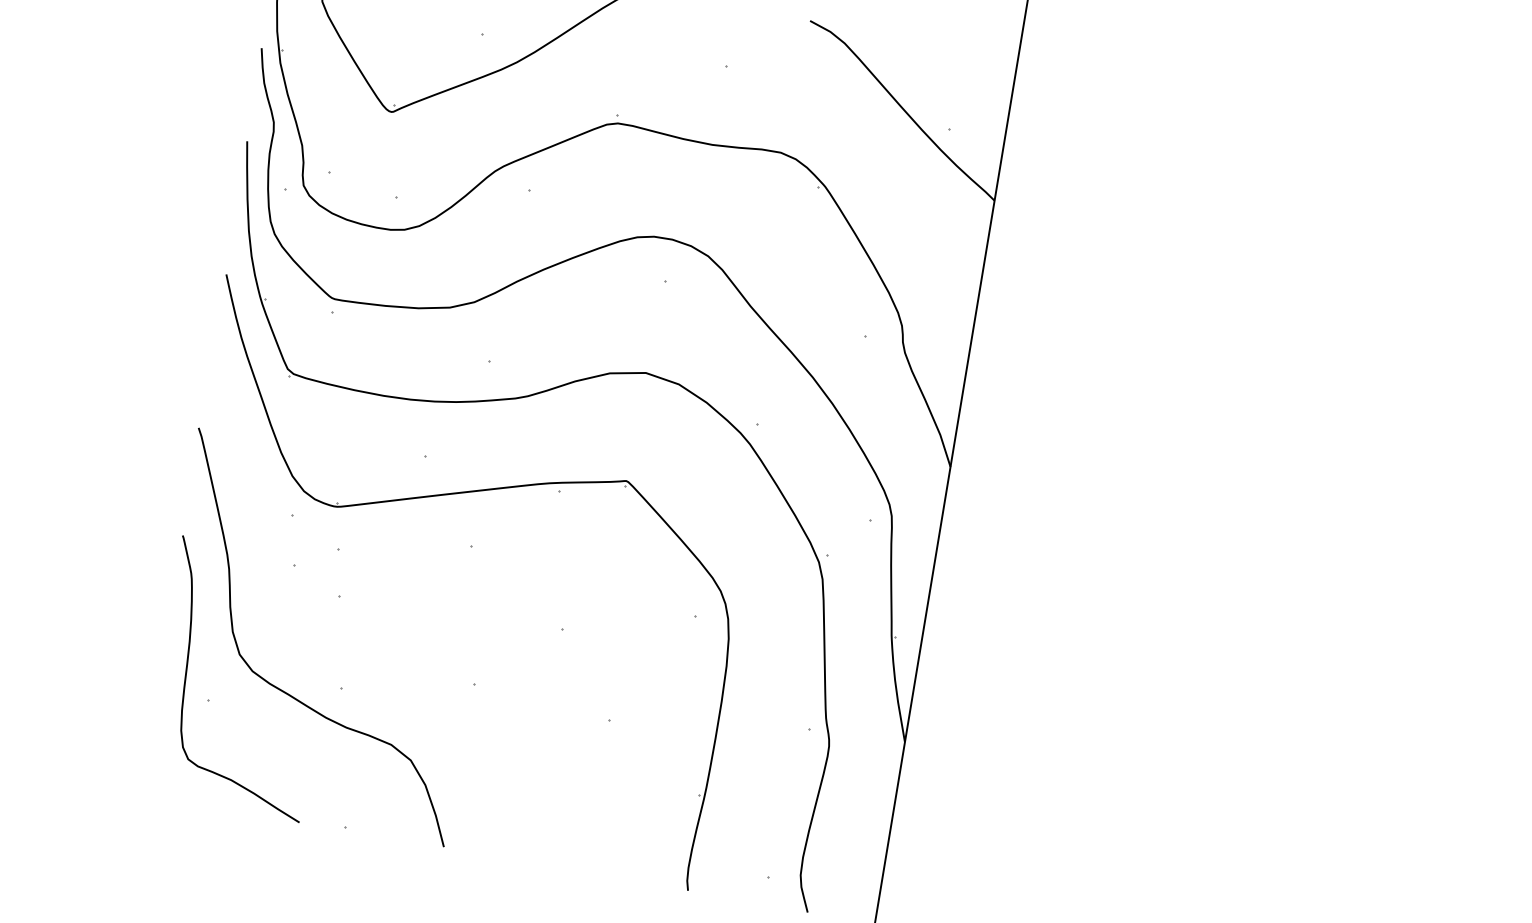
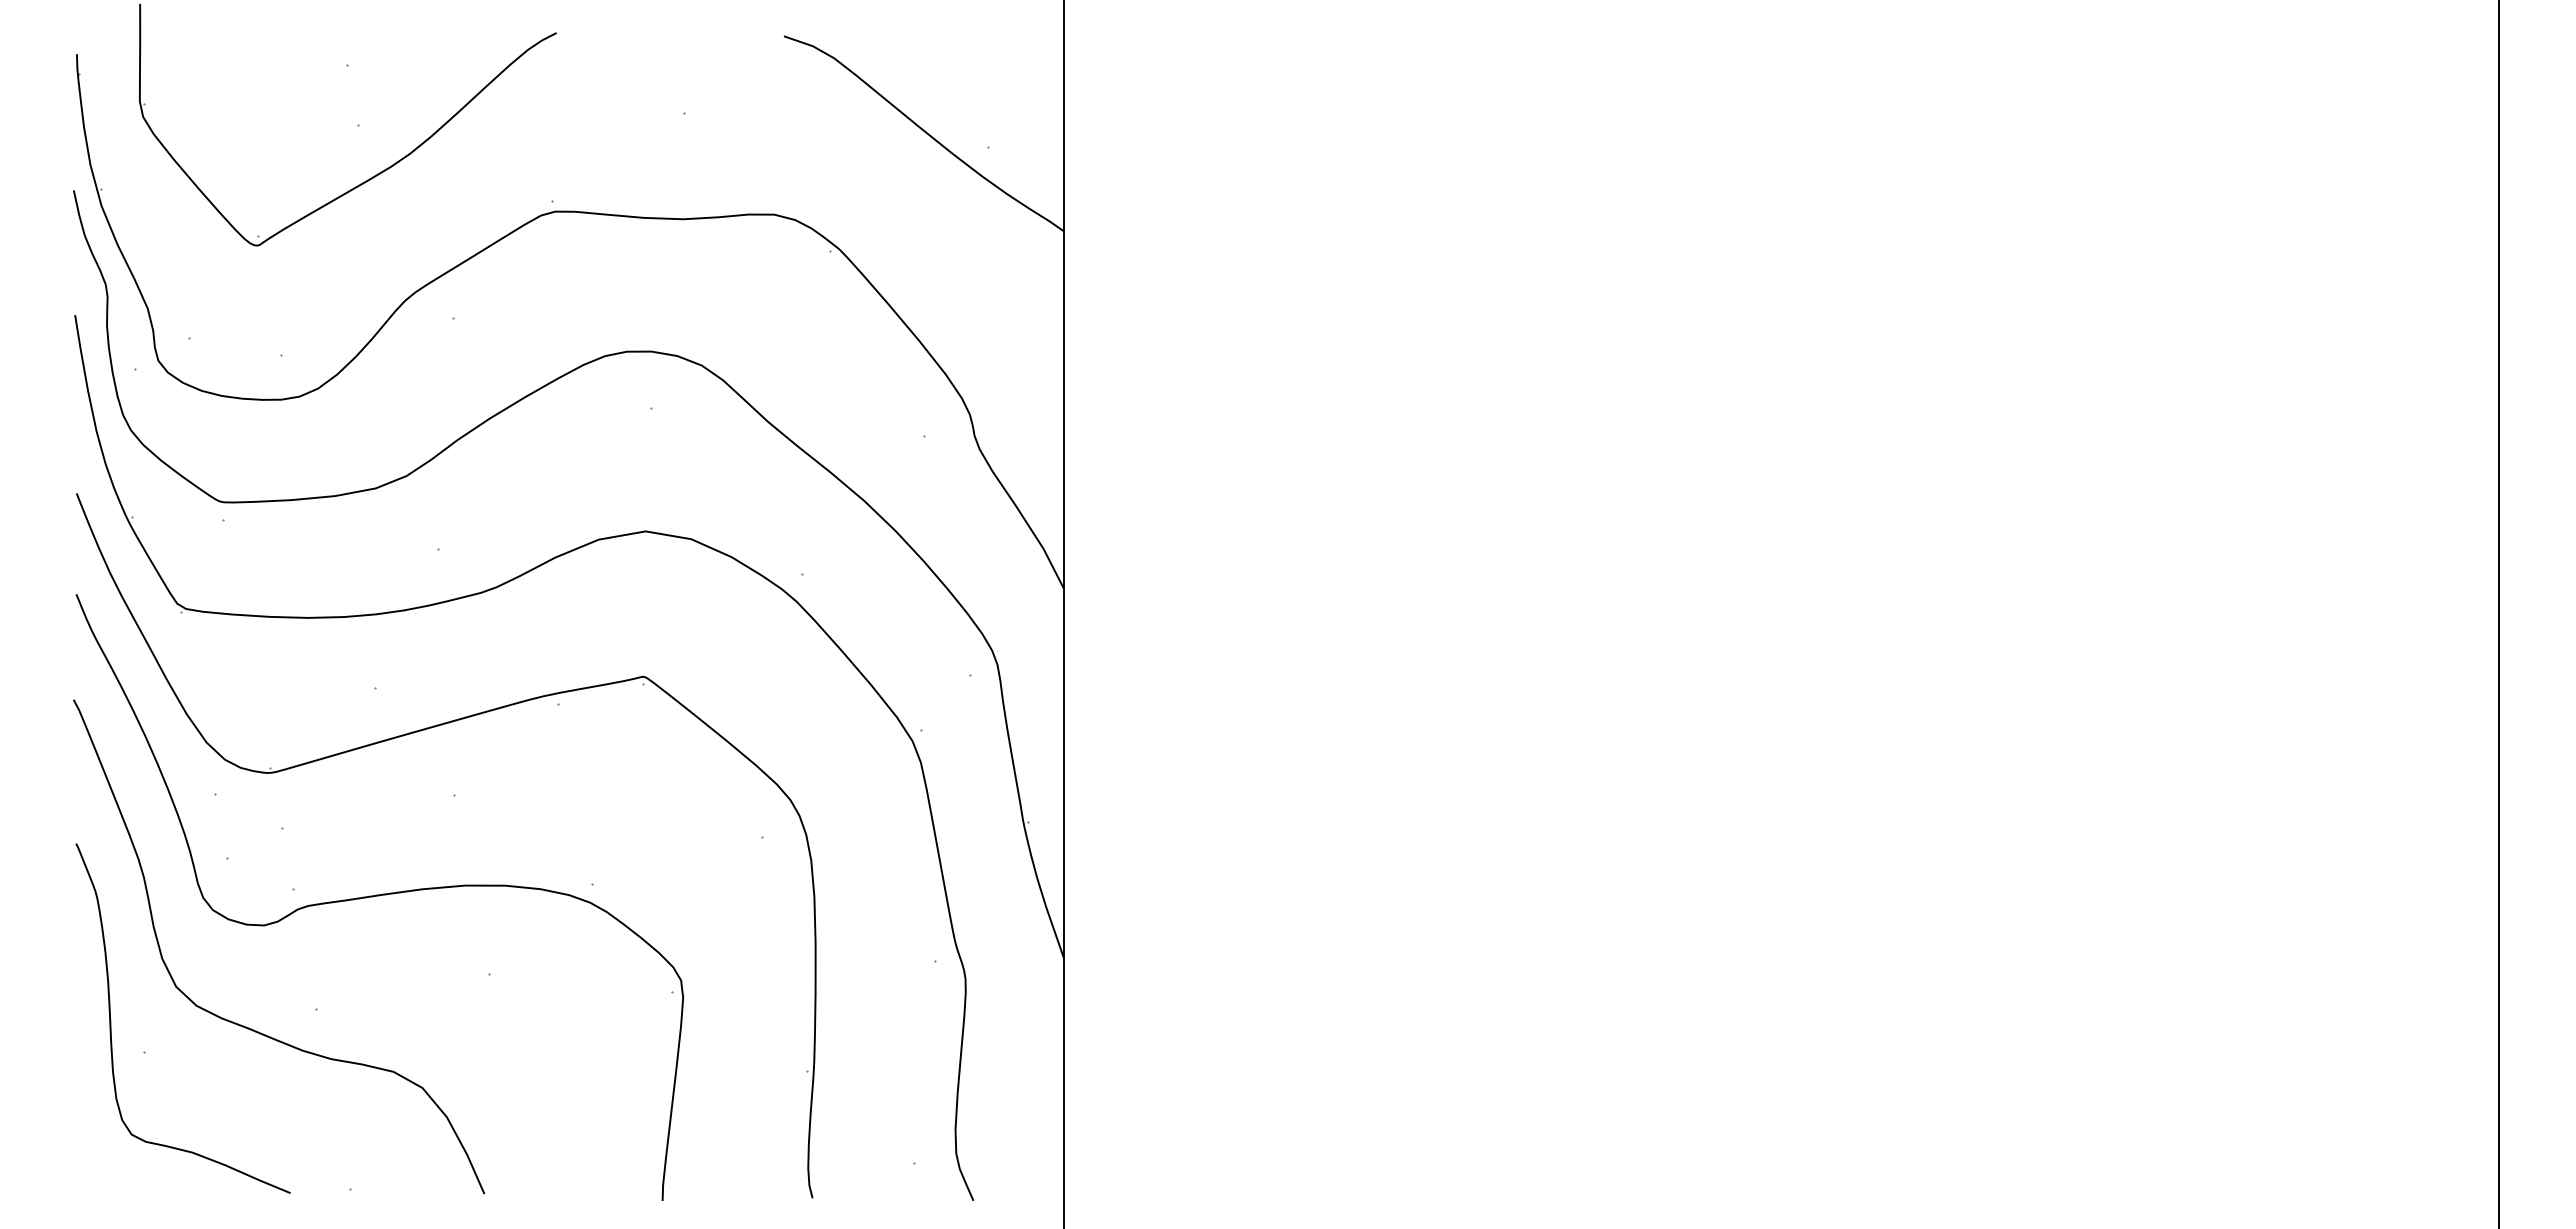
curve: (402, 612) -> (379, 896), added

